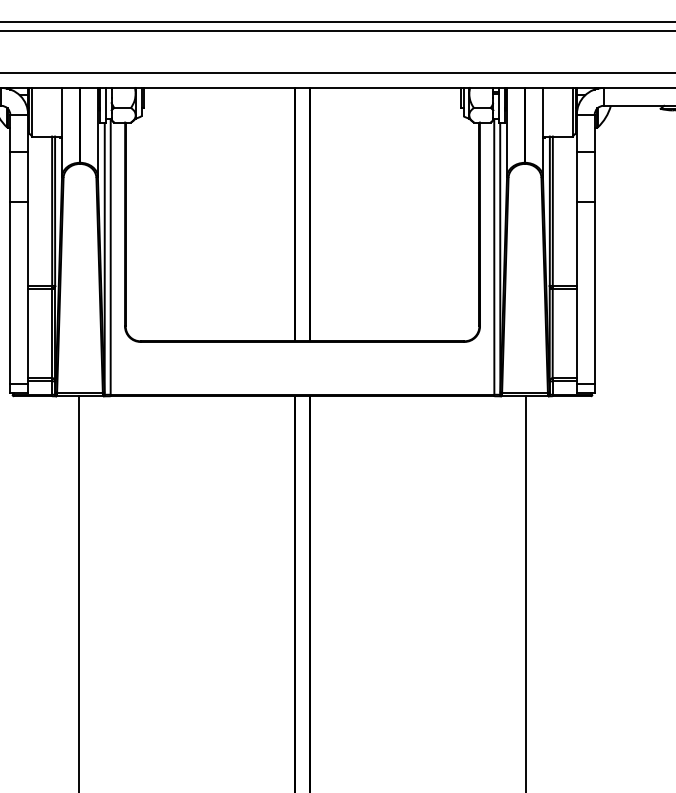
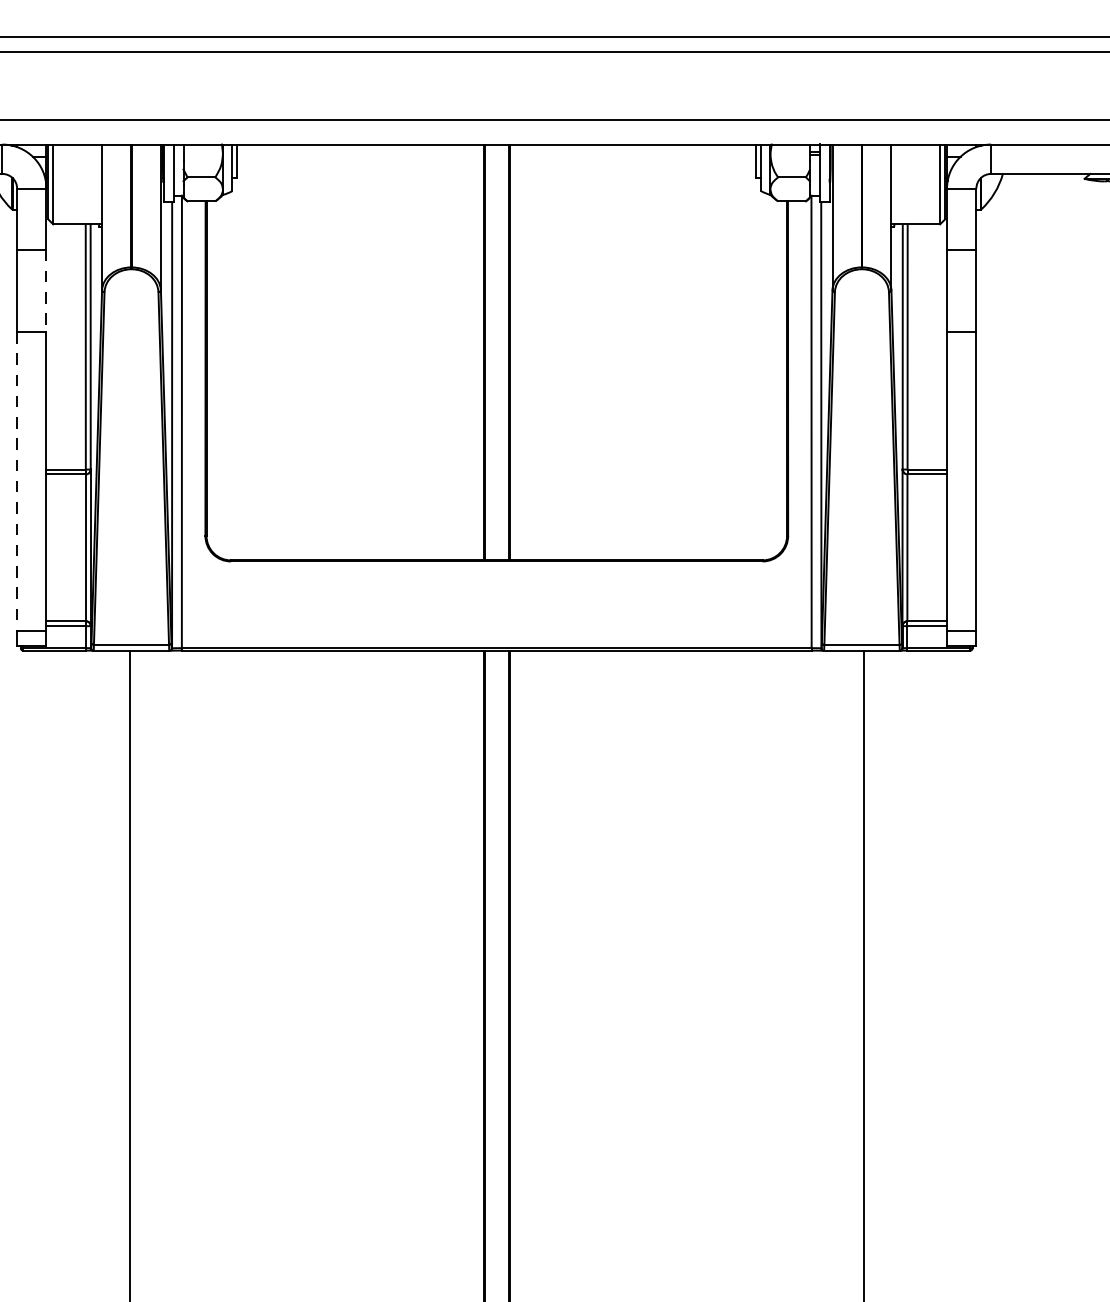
line: (28, 177) -> (46, 291), solid -> dashed
line: (10, 293) -> (17, 481), solid -> dashed

